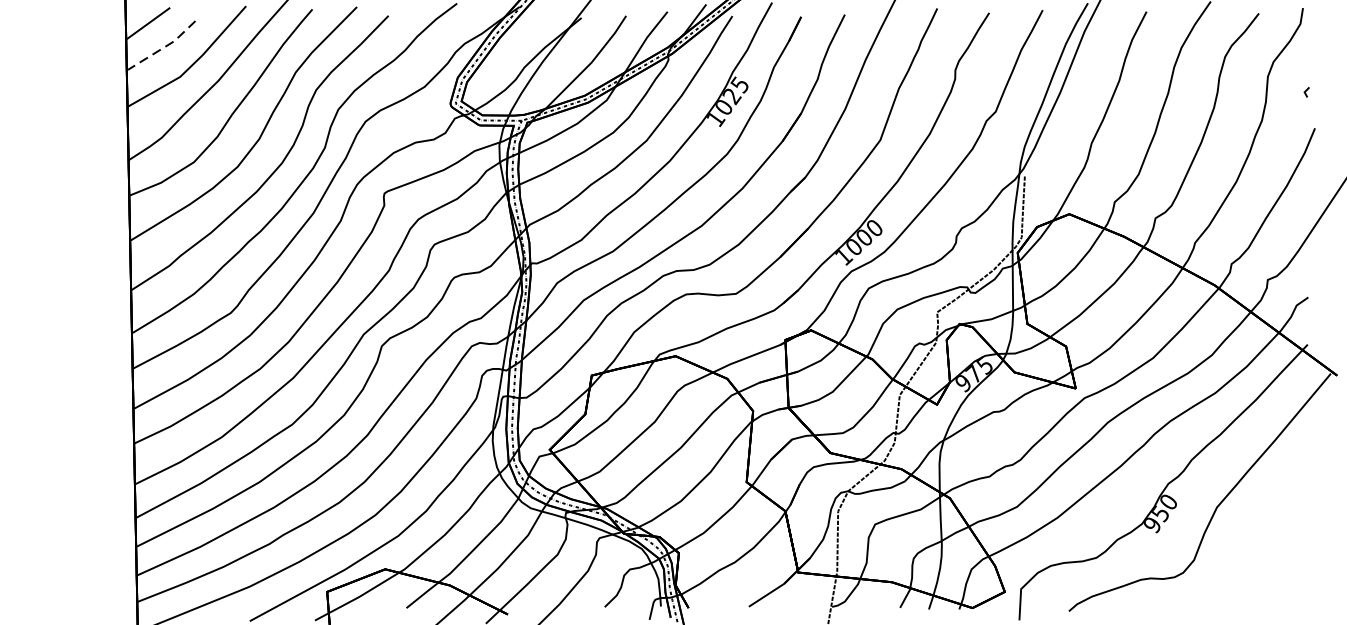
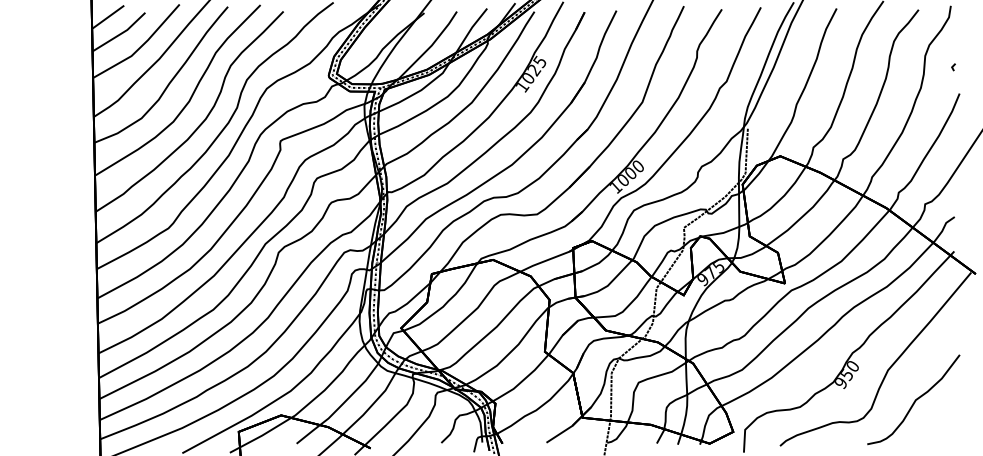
line: (165, 47) -> (120, 34), dashed -> solid
curve: (1253, 548) -> (914, 400), added

